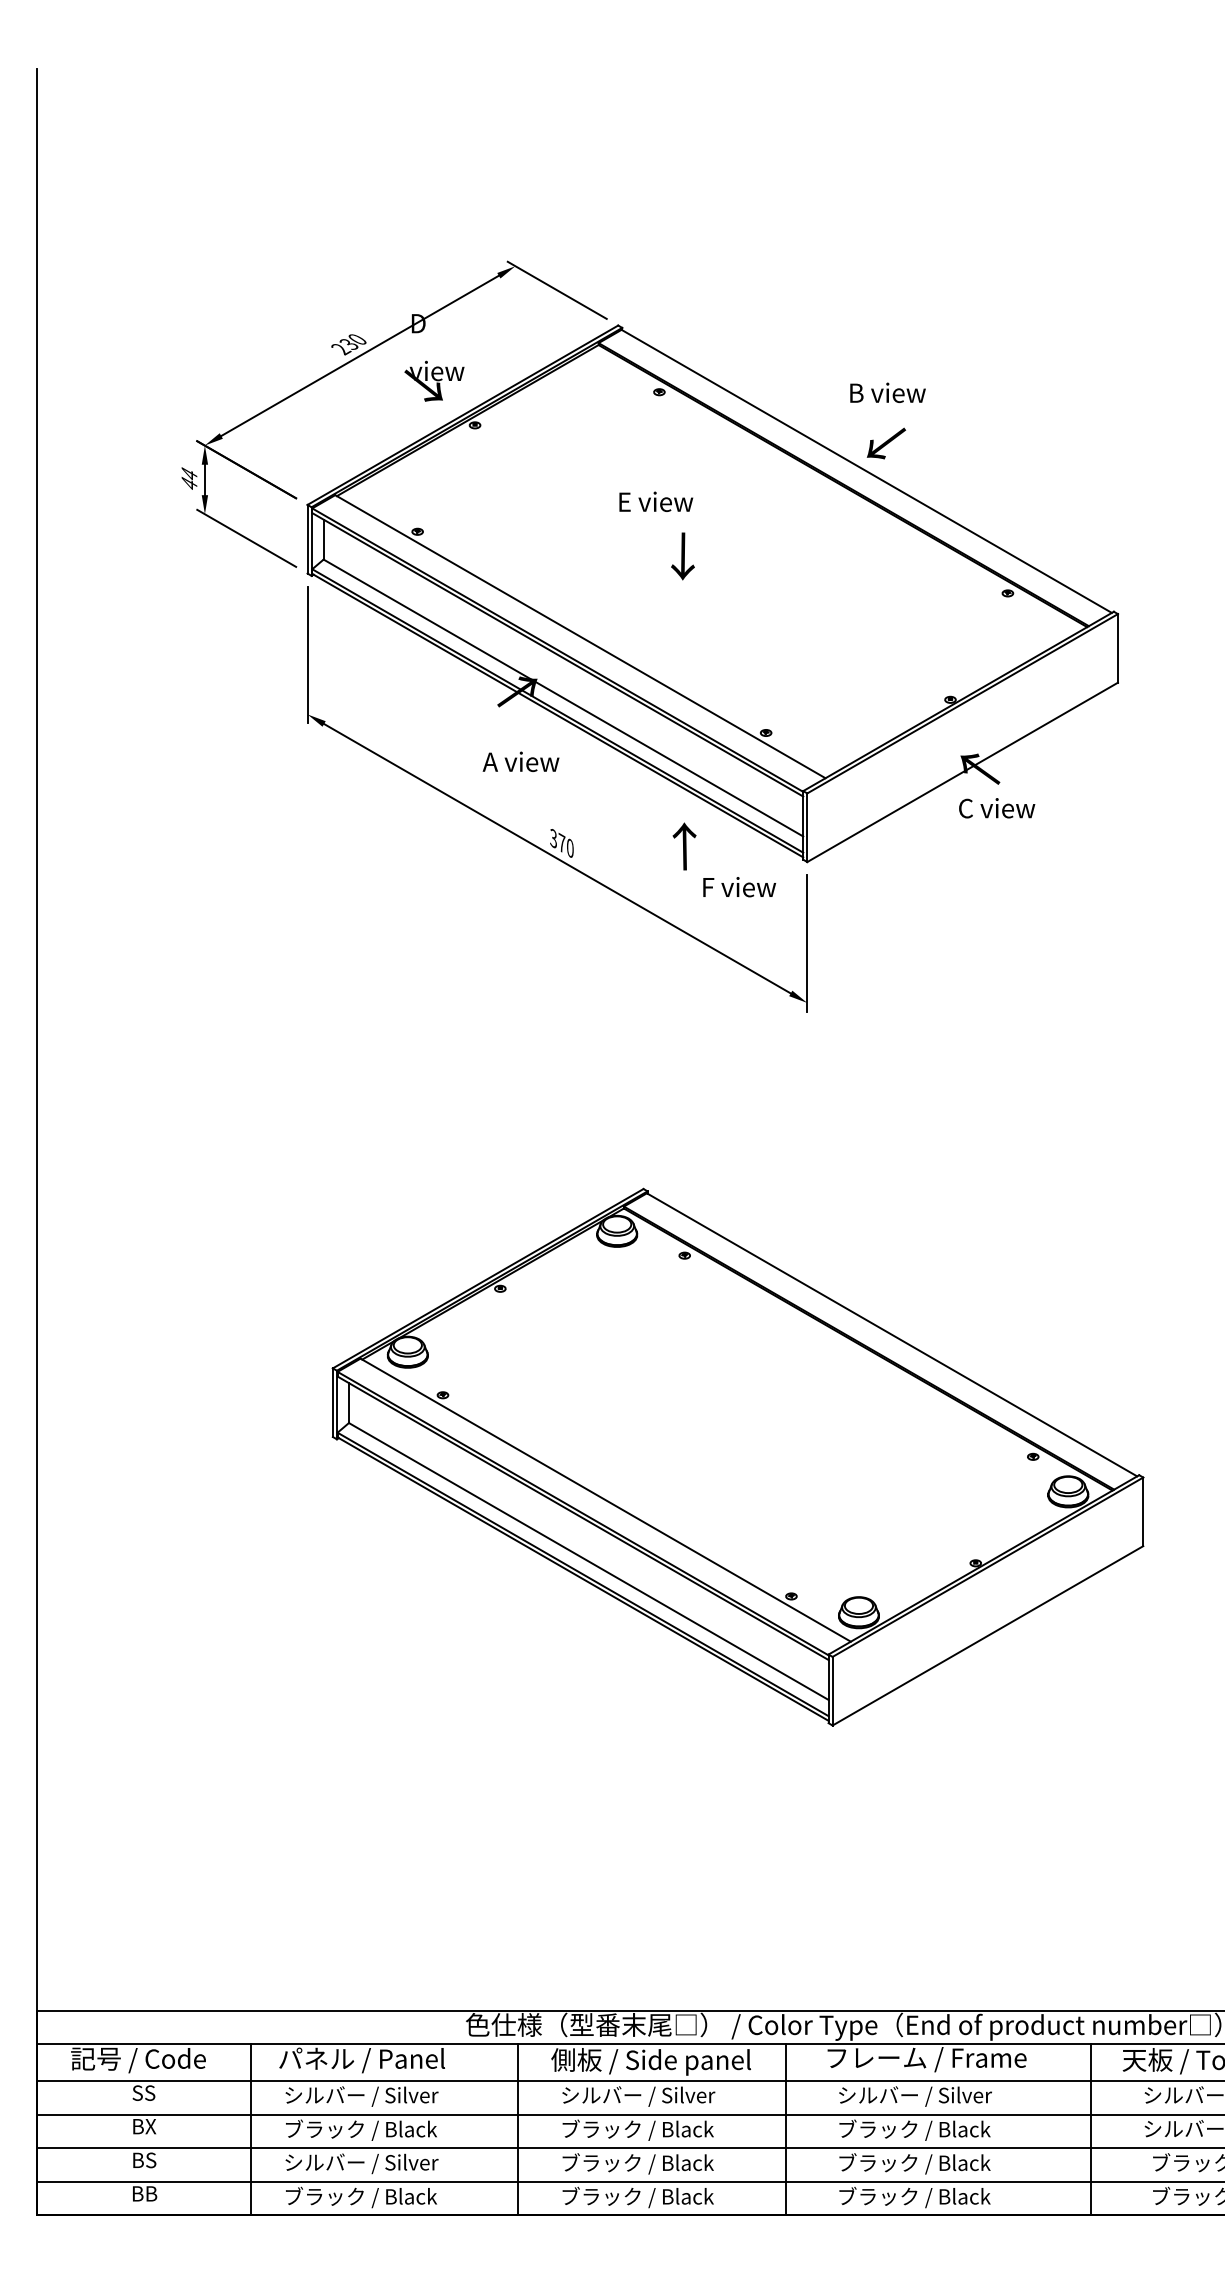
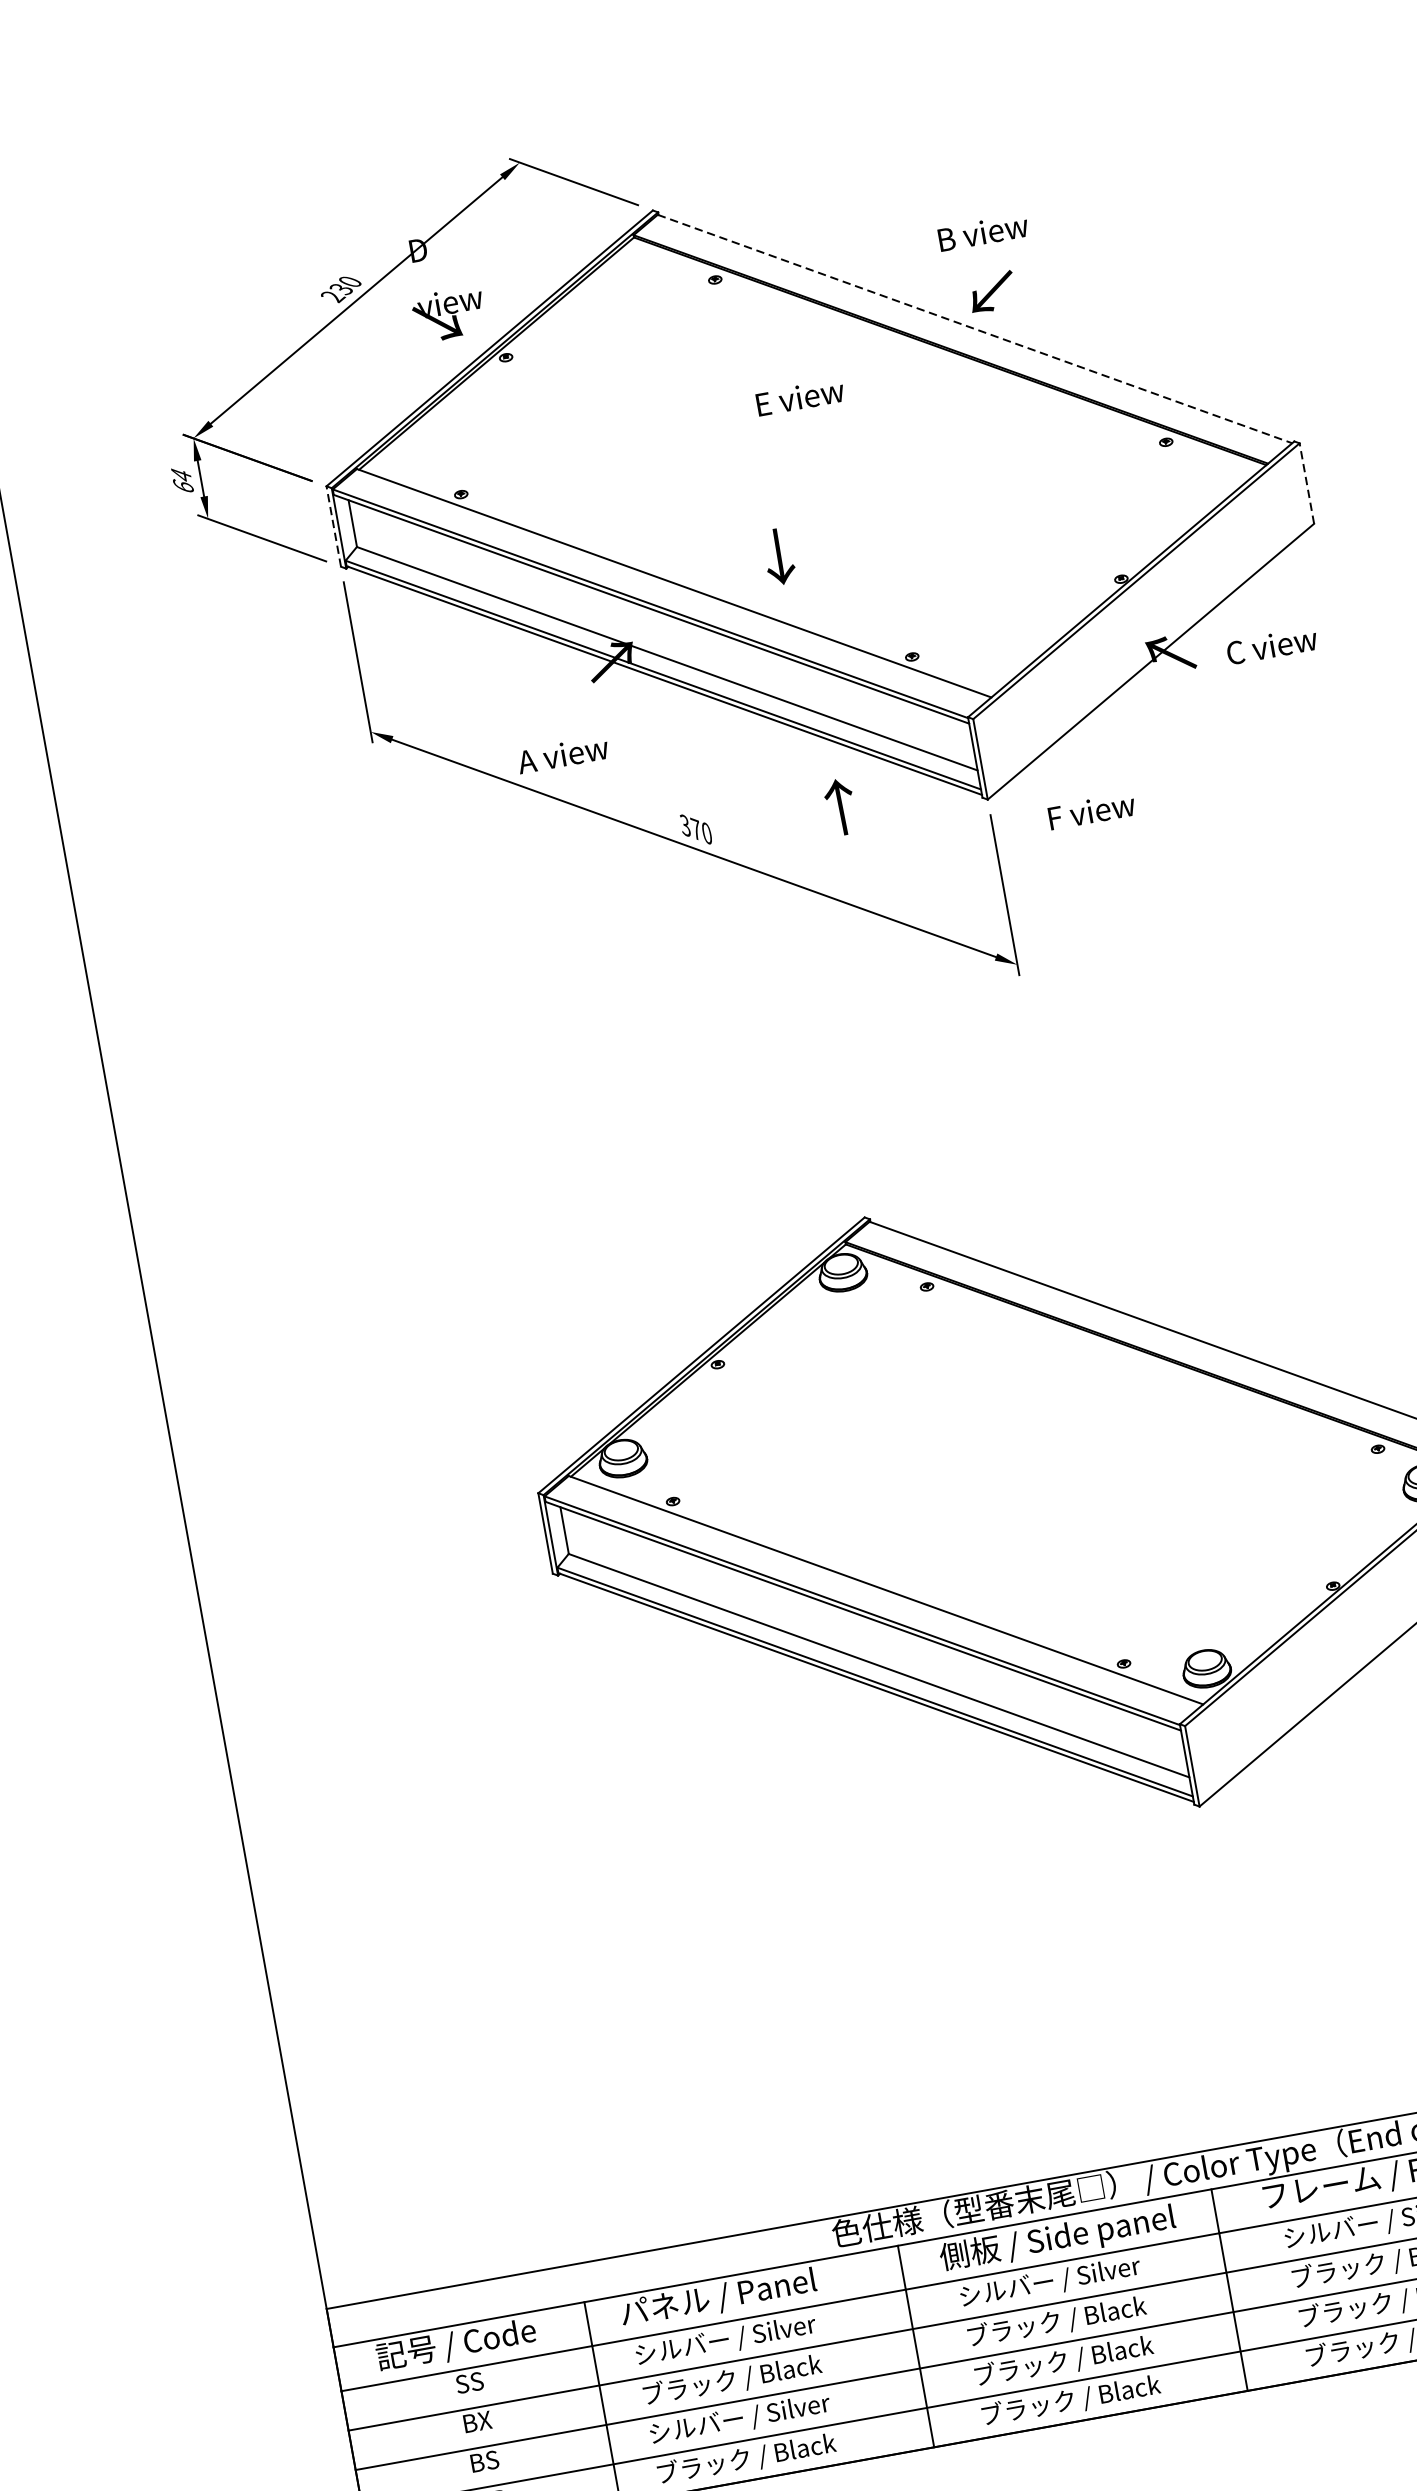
line: (867, 471) -> (975, 329), solid -> dashed
text: (189, 482) -> (183, 484), 44 -> 64
text: (656, 501) -> (800, 396), moved
line: (307, 538) -> (333, 525), solid -> dashed
text: (682, 556) -> (778, 556), moved
line: (1117, 647) -> (1306, 482), solid -> dashed
text: (520, 761) -> (562, 754), moved
text: (997, 808) -> (1272, 645), moved
text: (739, 887) -> (1091, 811), moved

